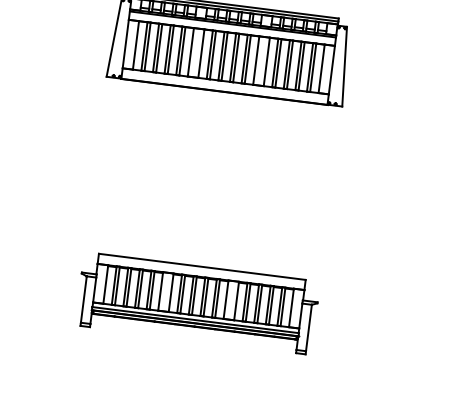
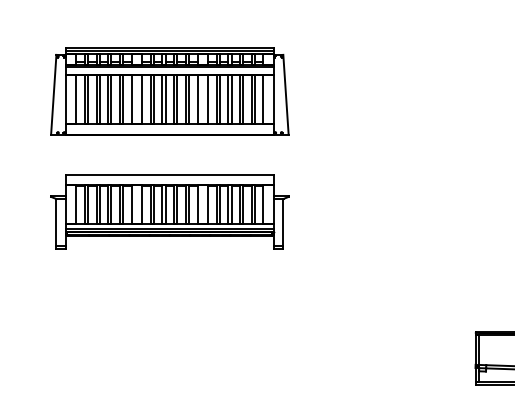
part: (197, 302) -> (169, 211), moved

